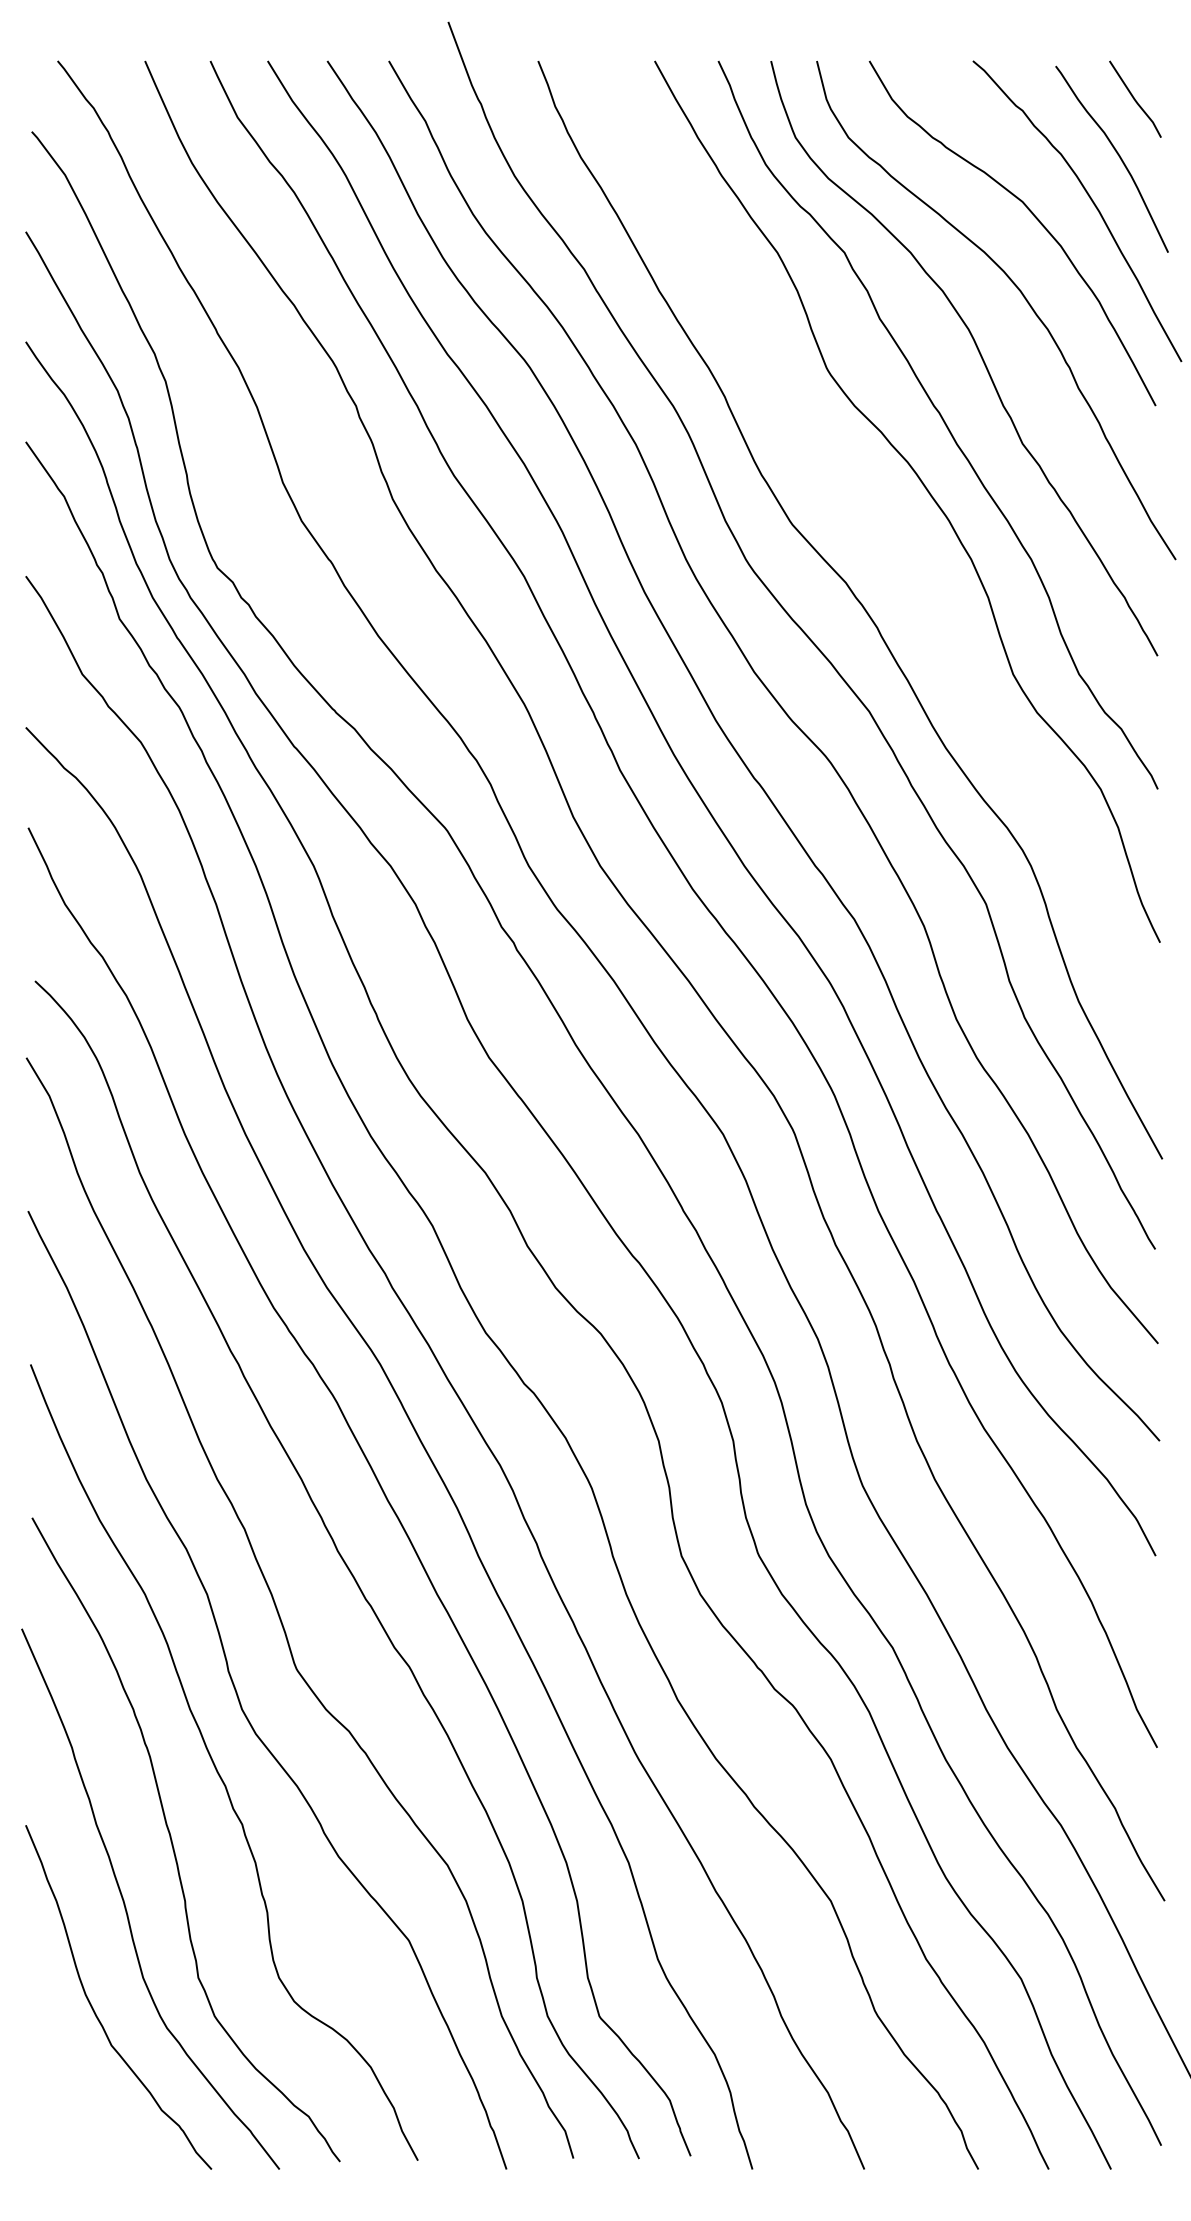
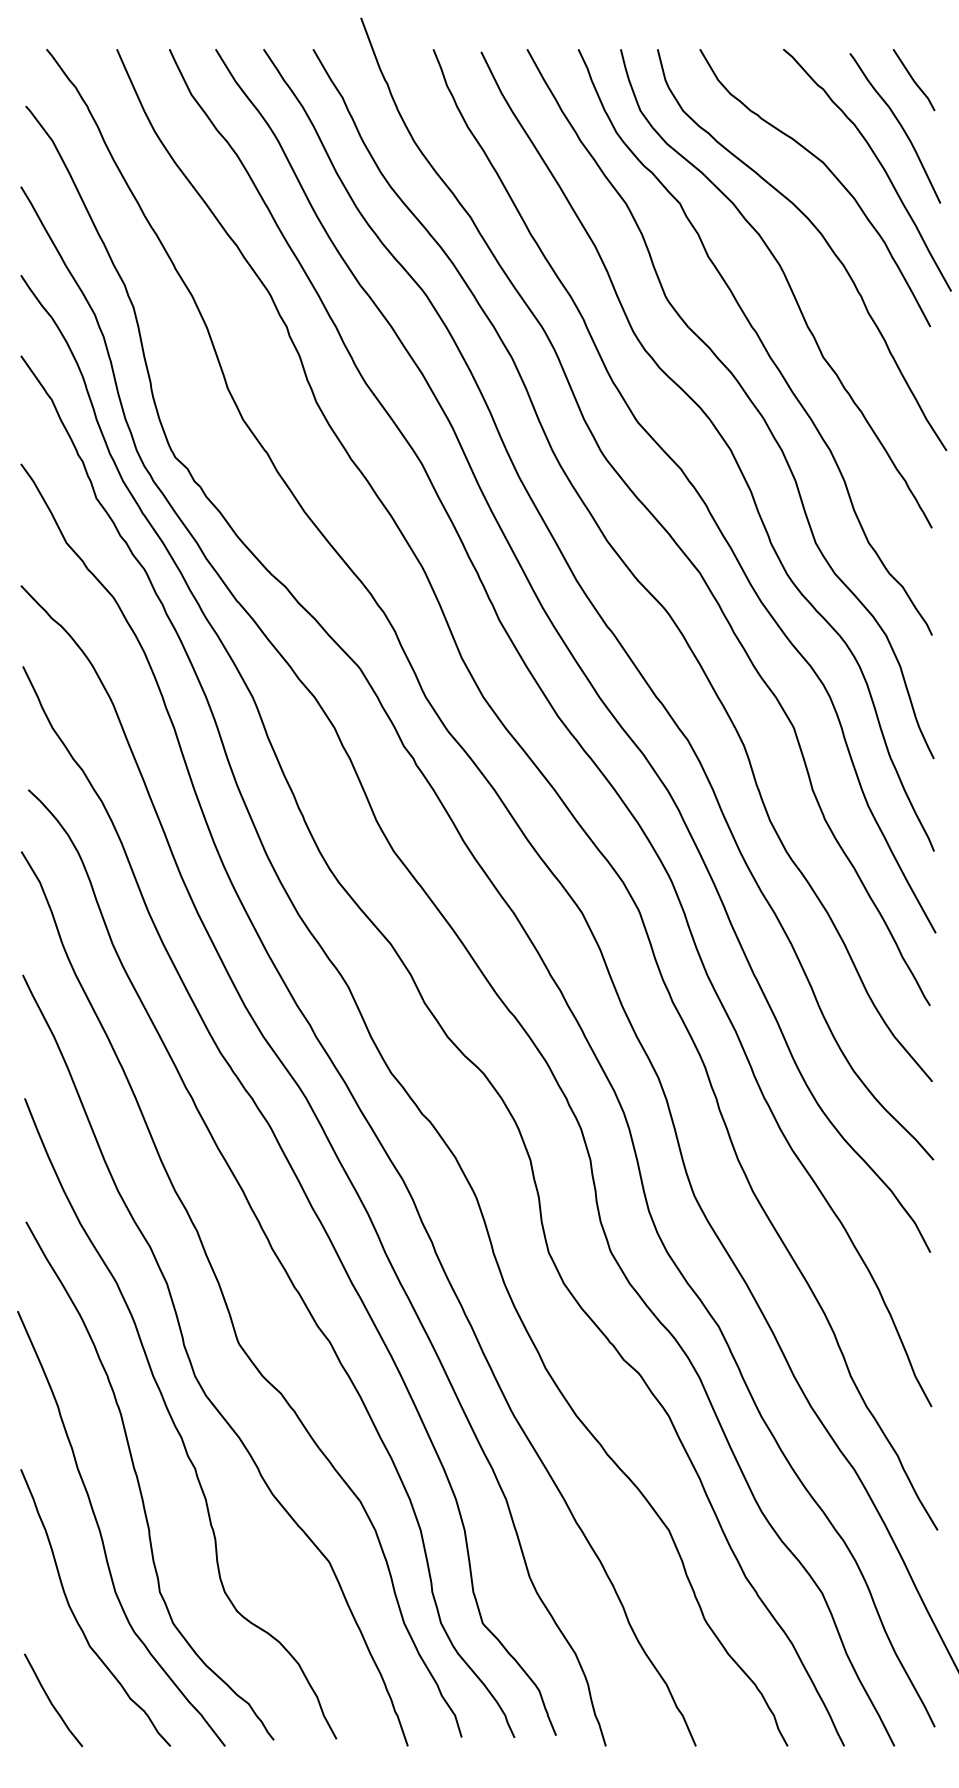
curve: (898, 547) -> (723, 440), added
curve: (63, 2113) -> (51, 1701), added

